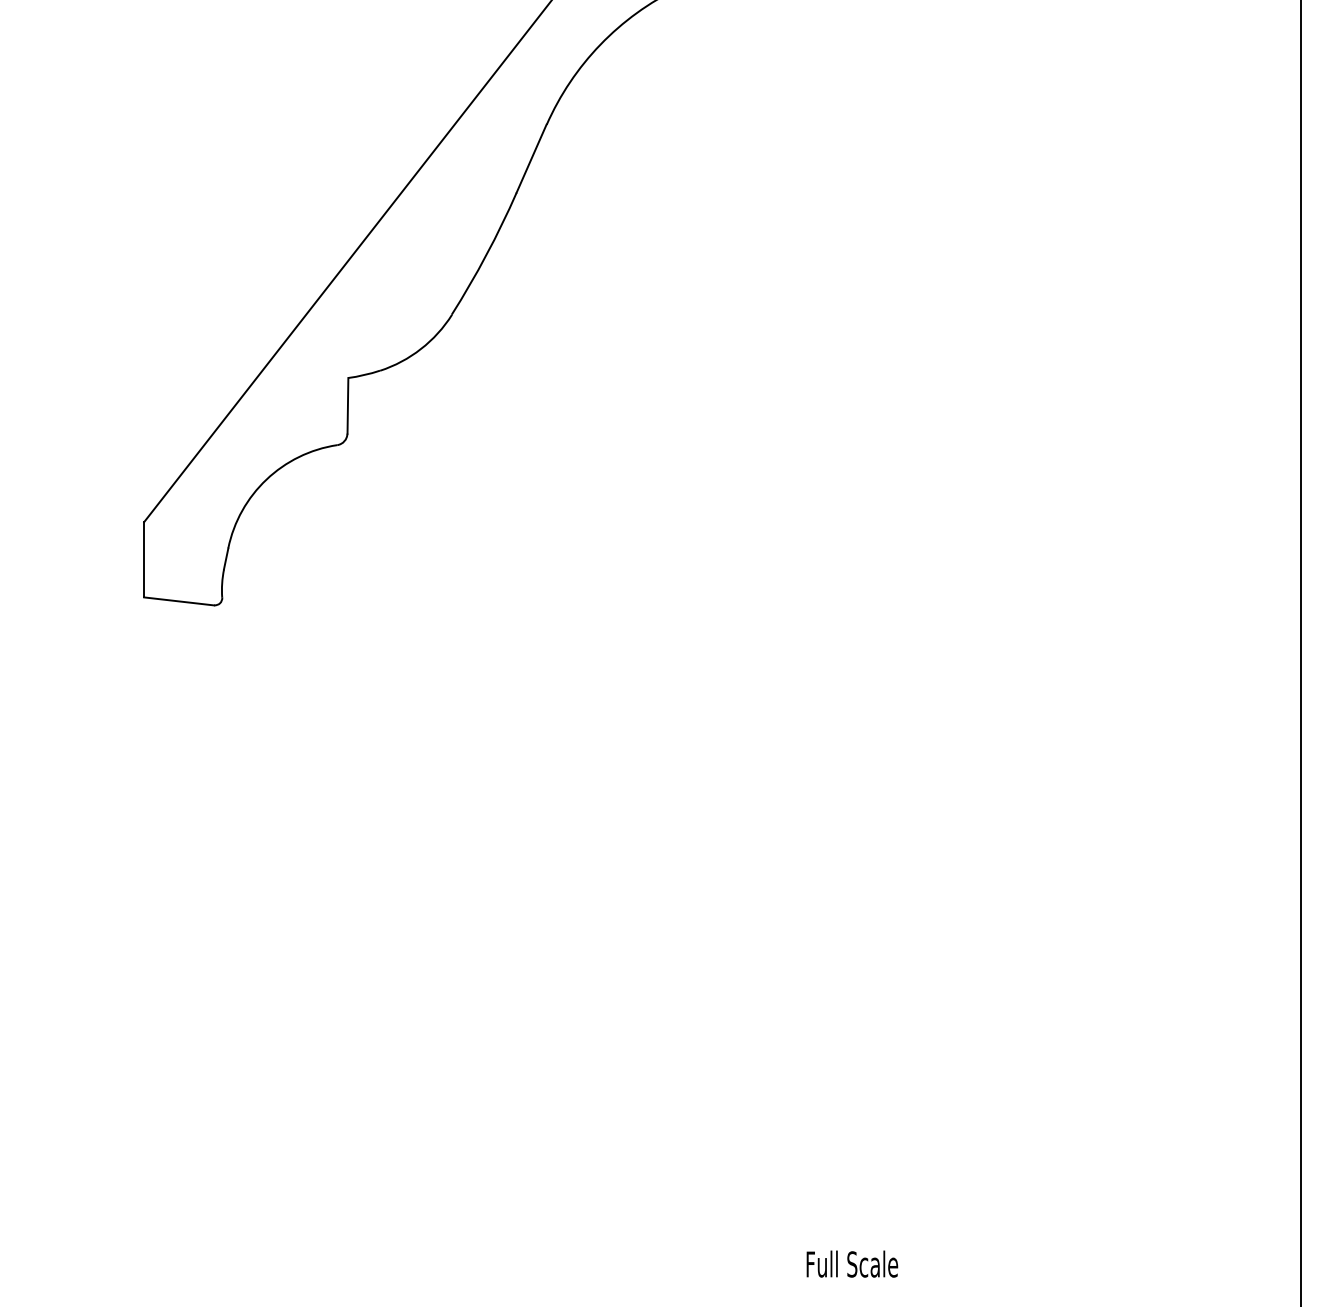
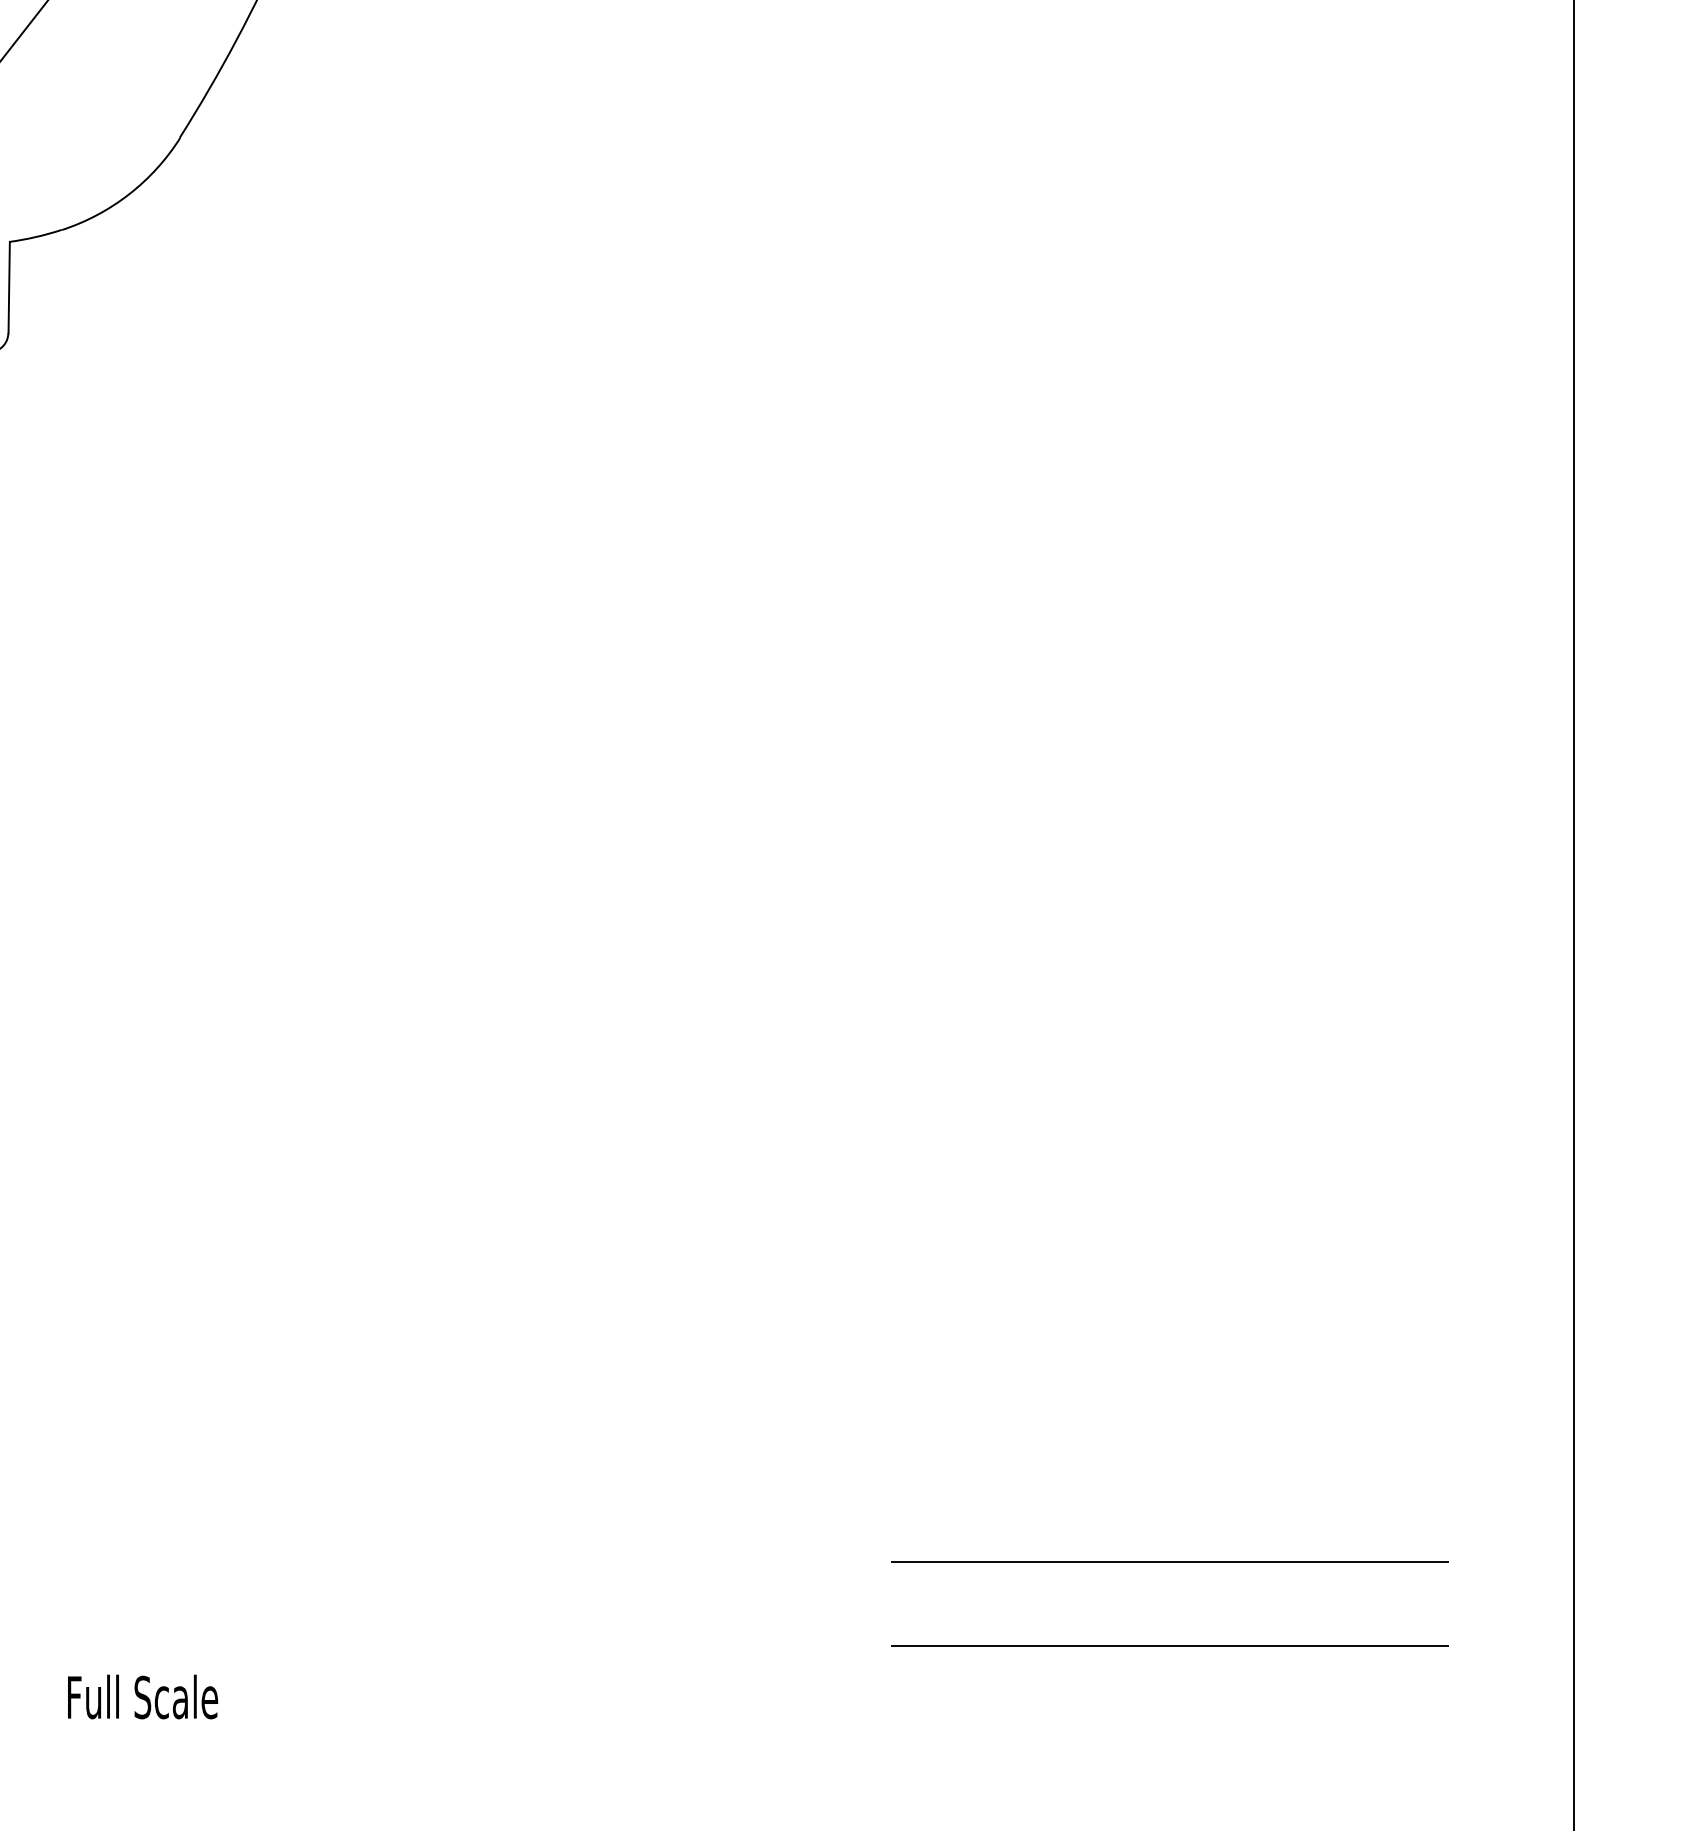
line: (1054, 1182) -> (1169, 1562), added
line: (1054, 1233) -> (1169, 1646), added
text: (852, 1263) -> (143, 1695), moved

